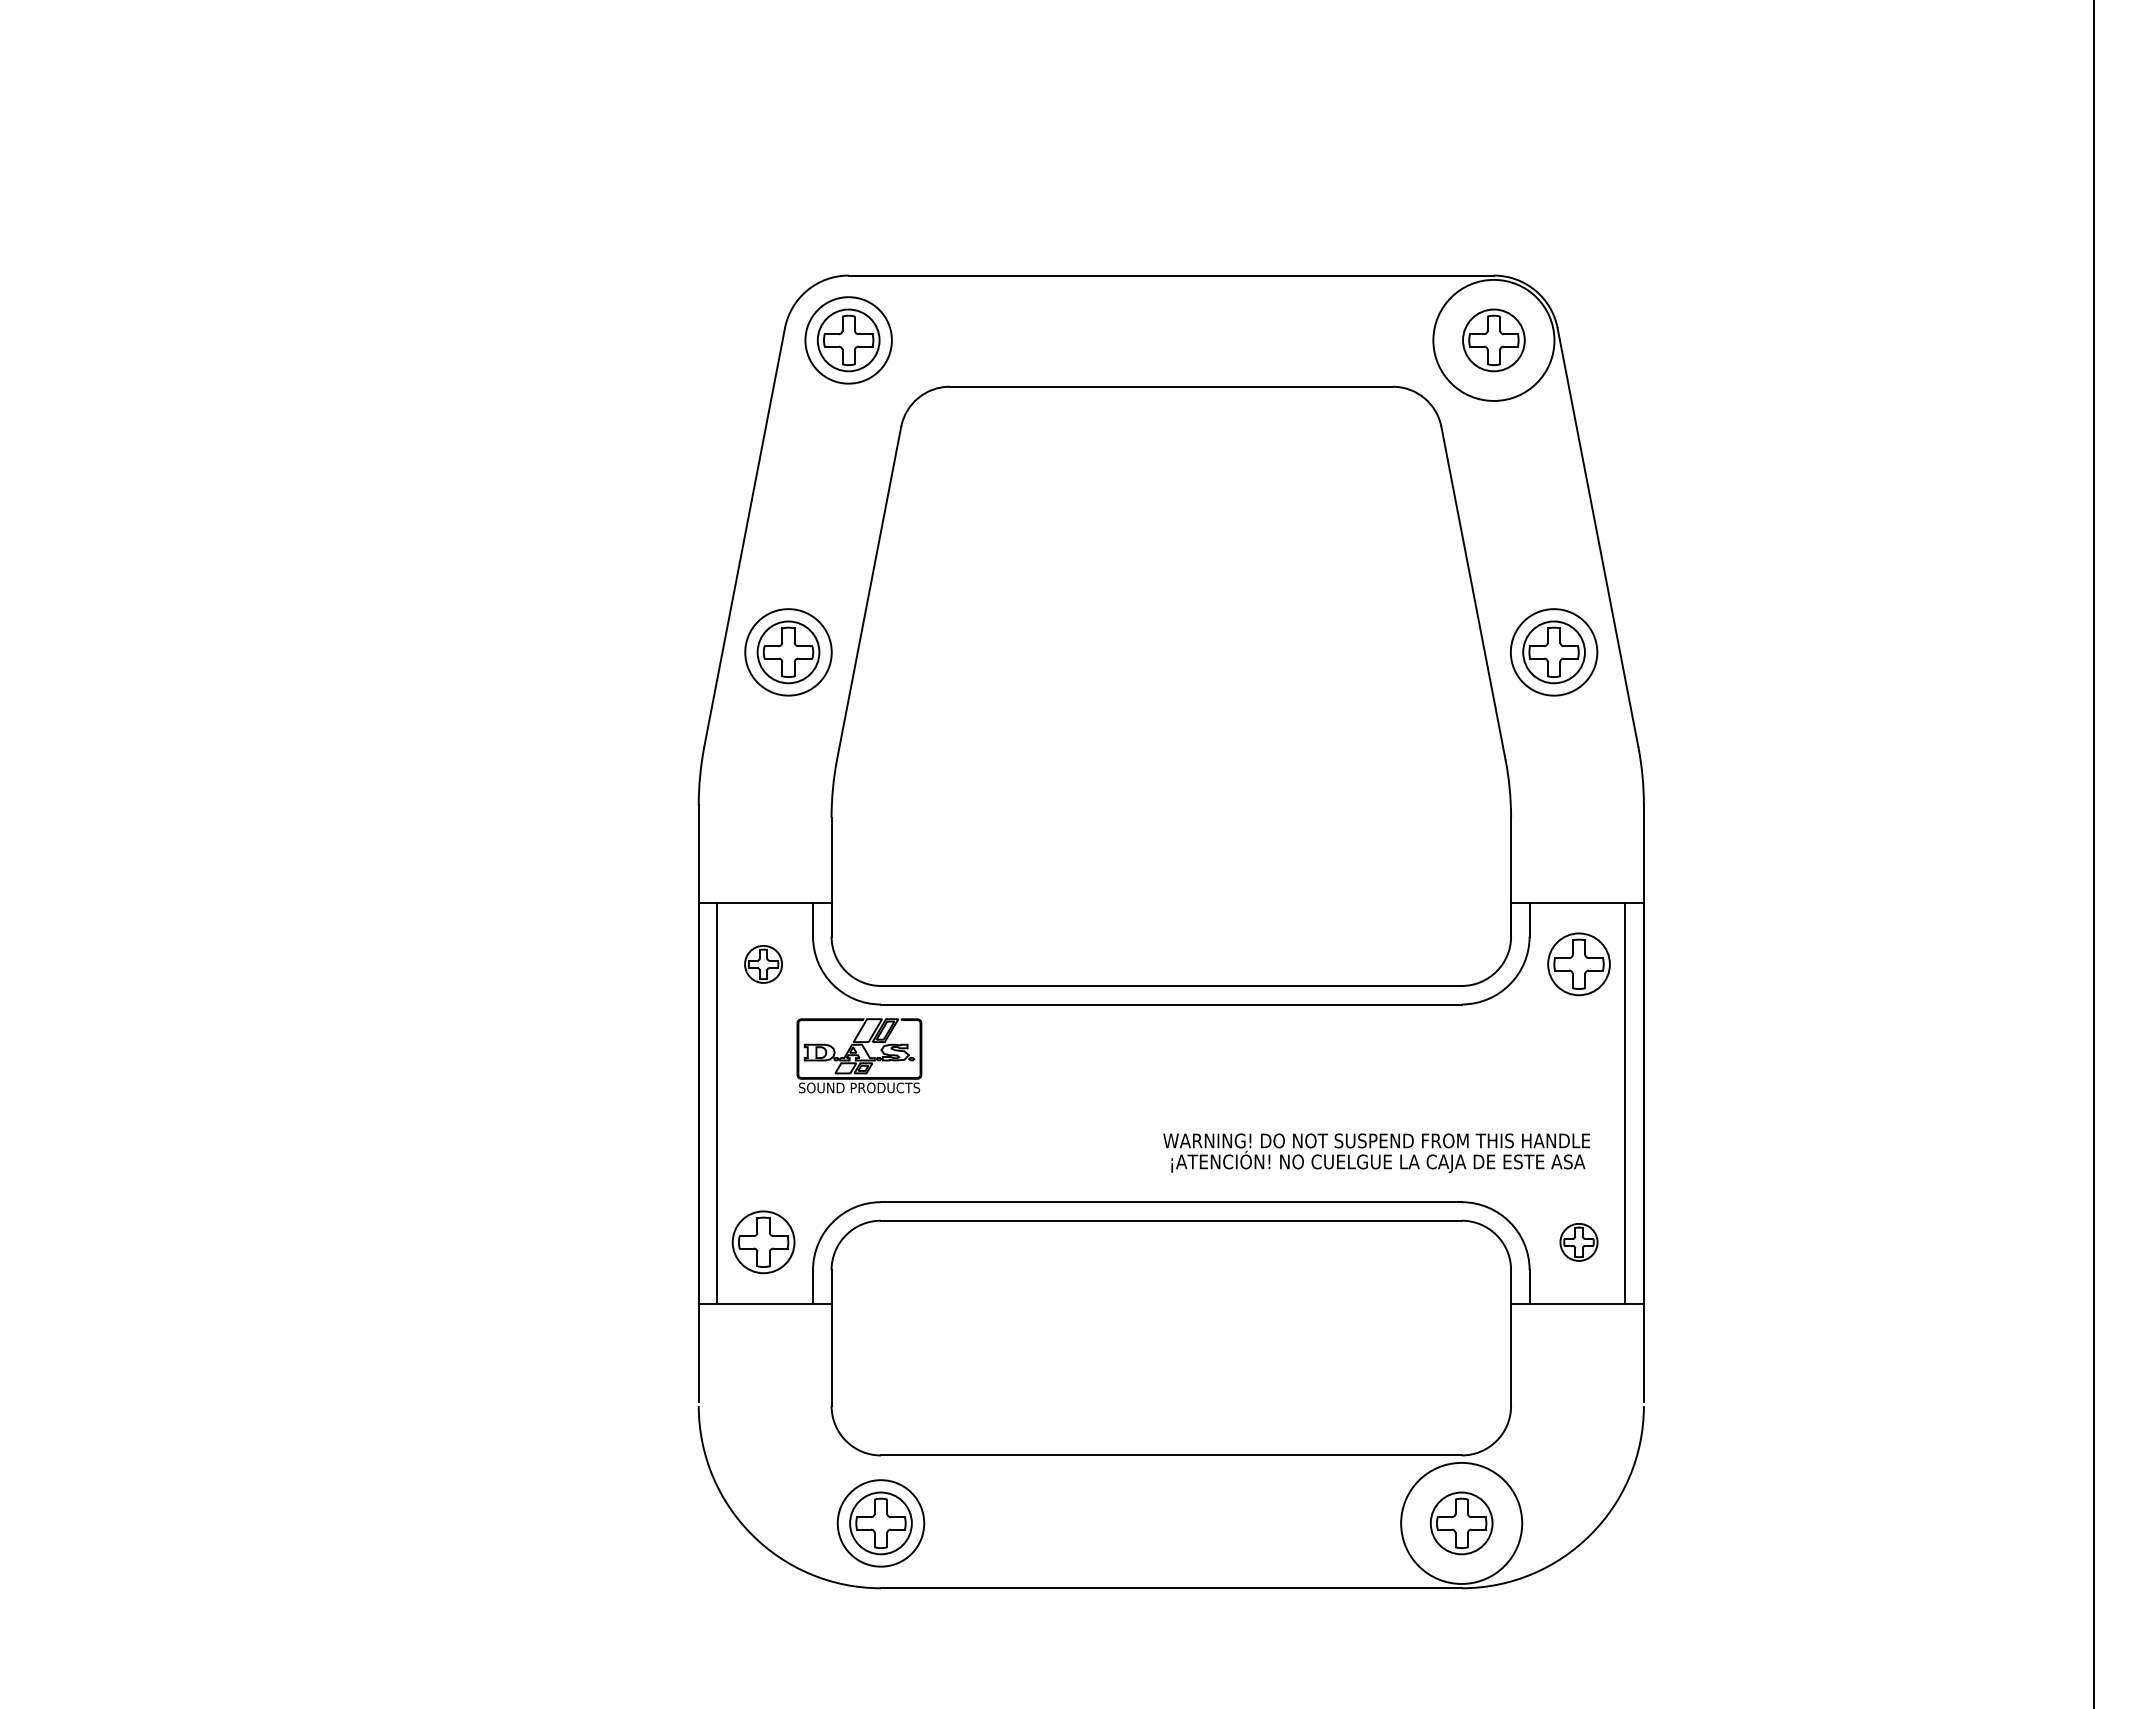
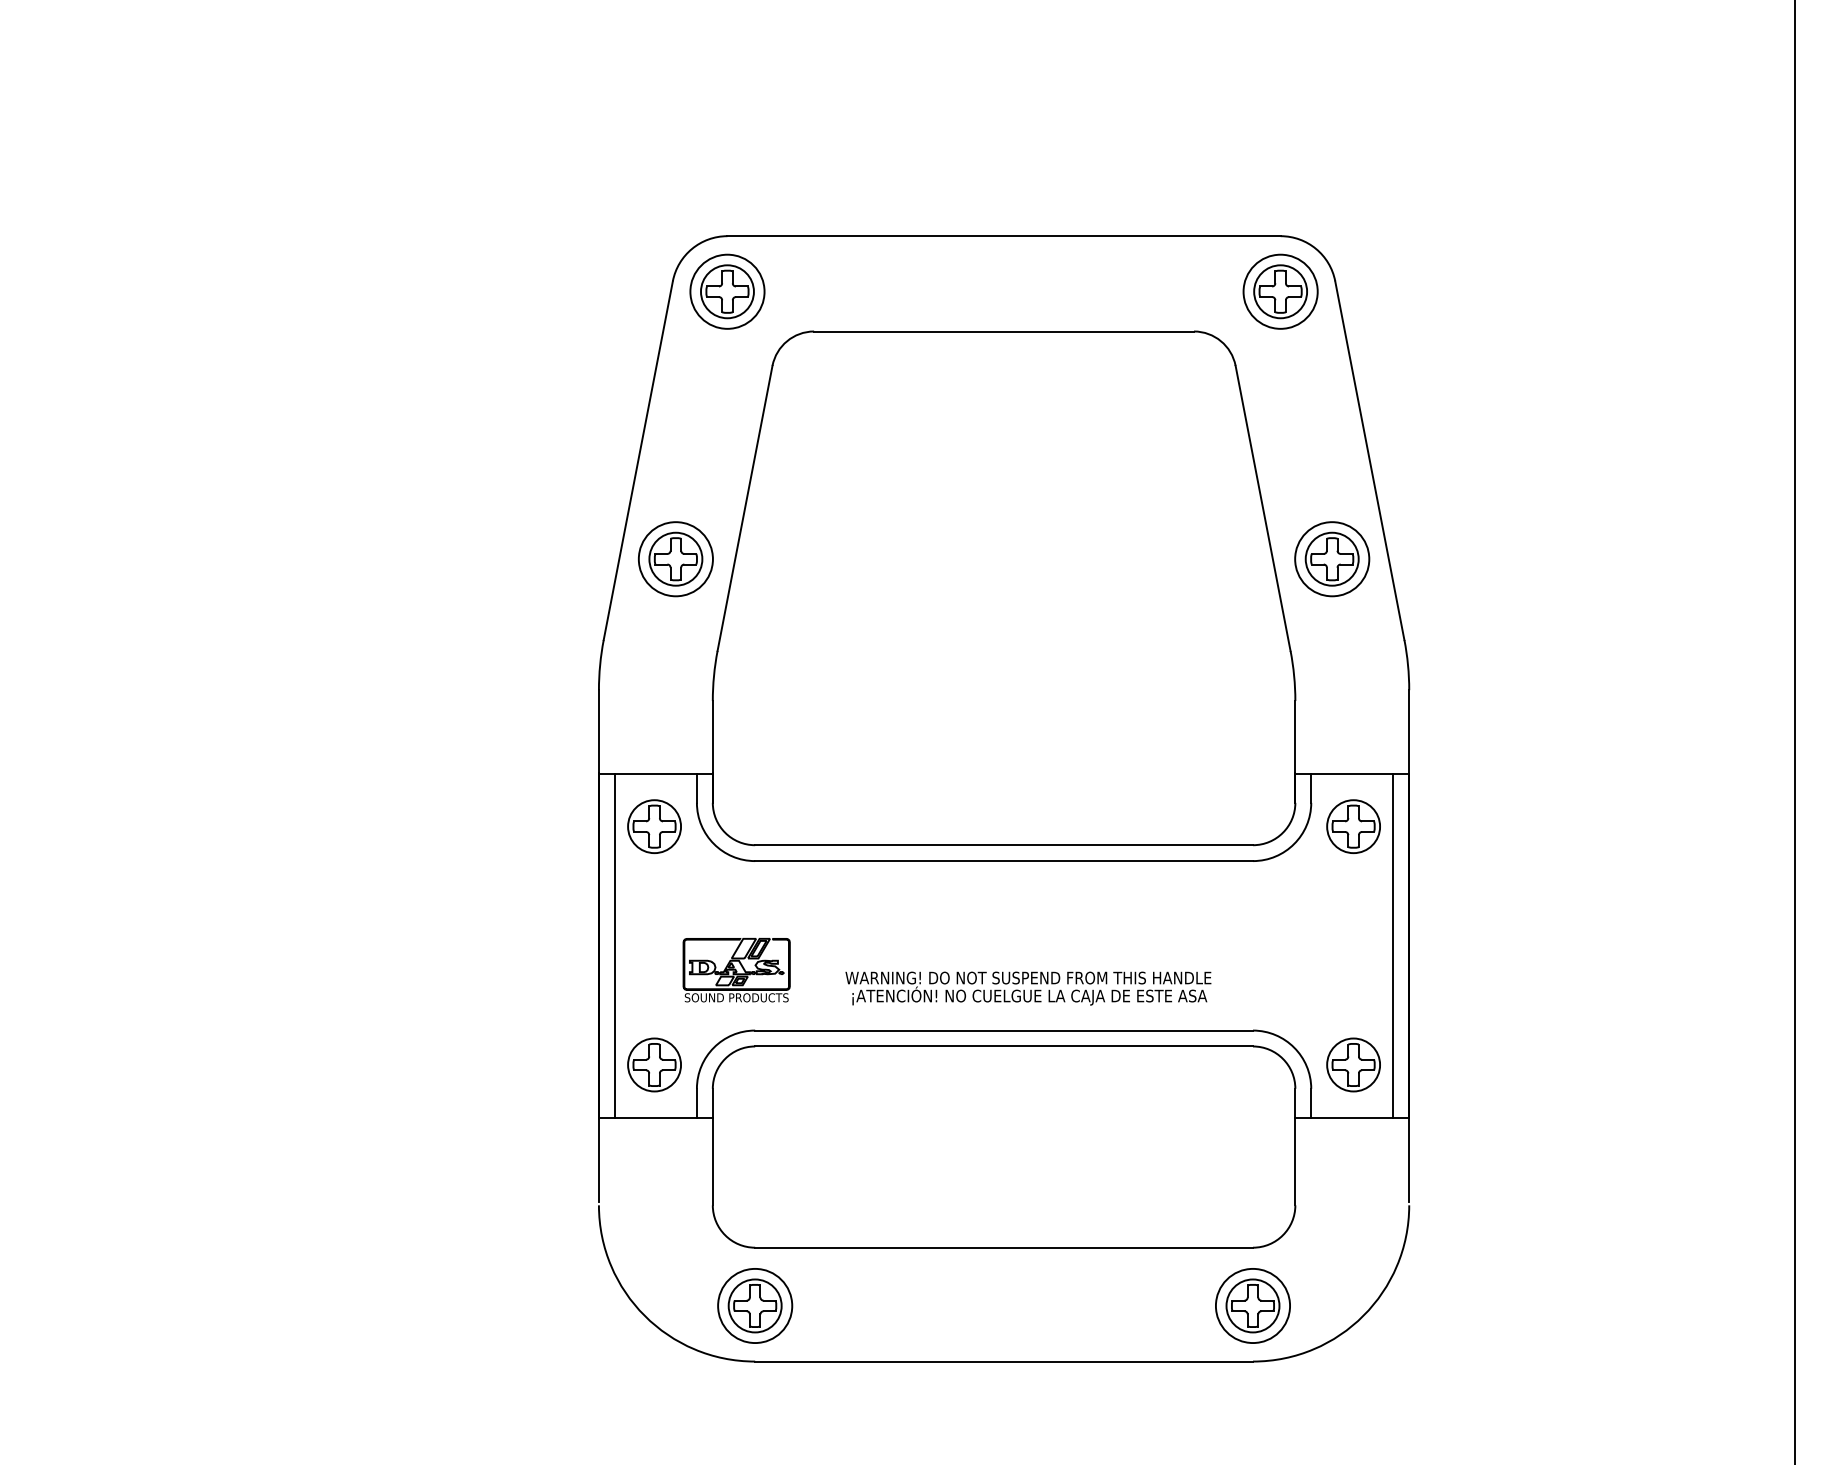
circle: (1493, 340) -> (1280, 291), size x0.71
part: (763, 964) -> (654, 826), size x1.67
part: (859, 1055) -> (736, 969), moved
text: (1376, 1153) -> (1028, 988), moved
part: (1578, 1242) -> (1353, 1065), size x1.67
circle: (1461, 1523) -> (1252, 1306), size x0.71

